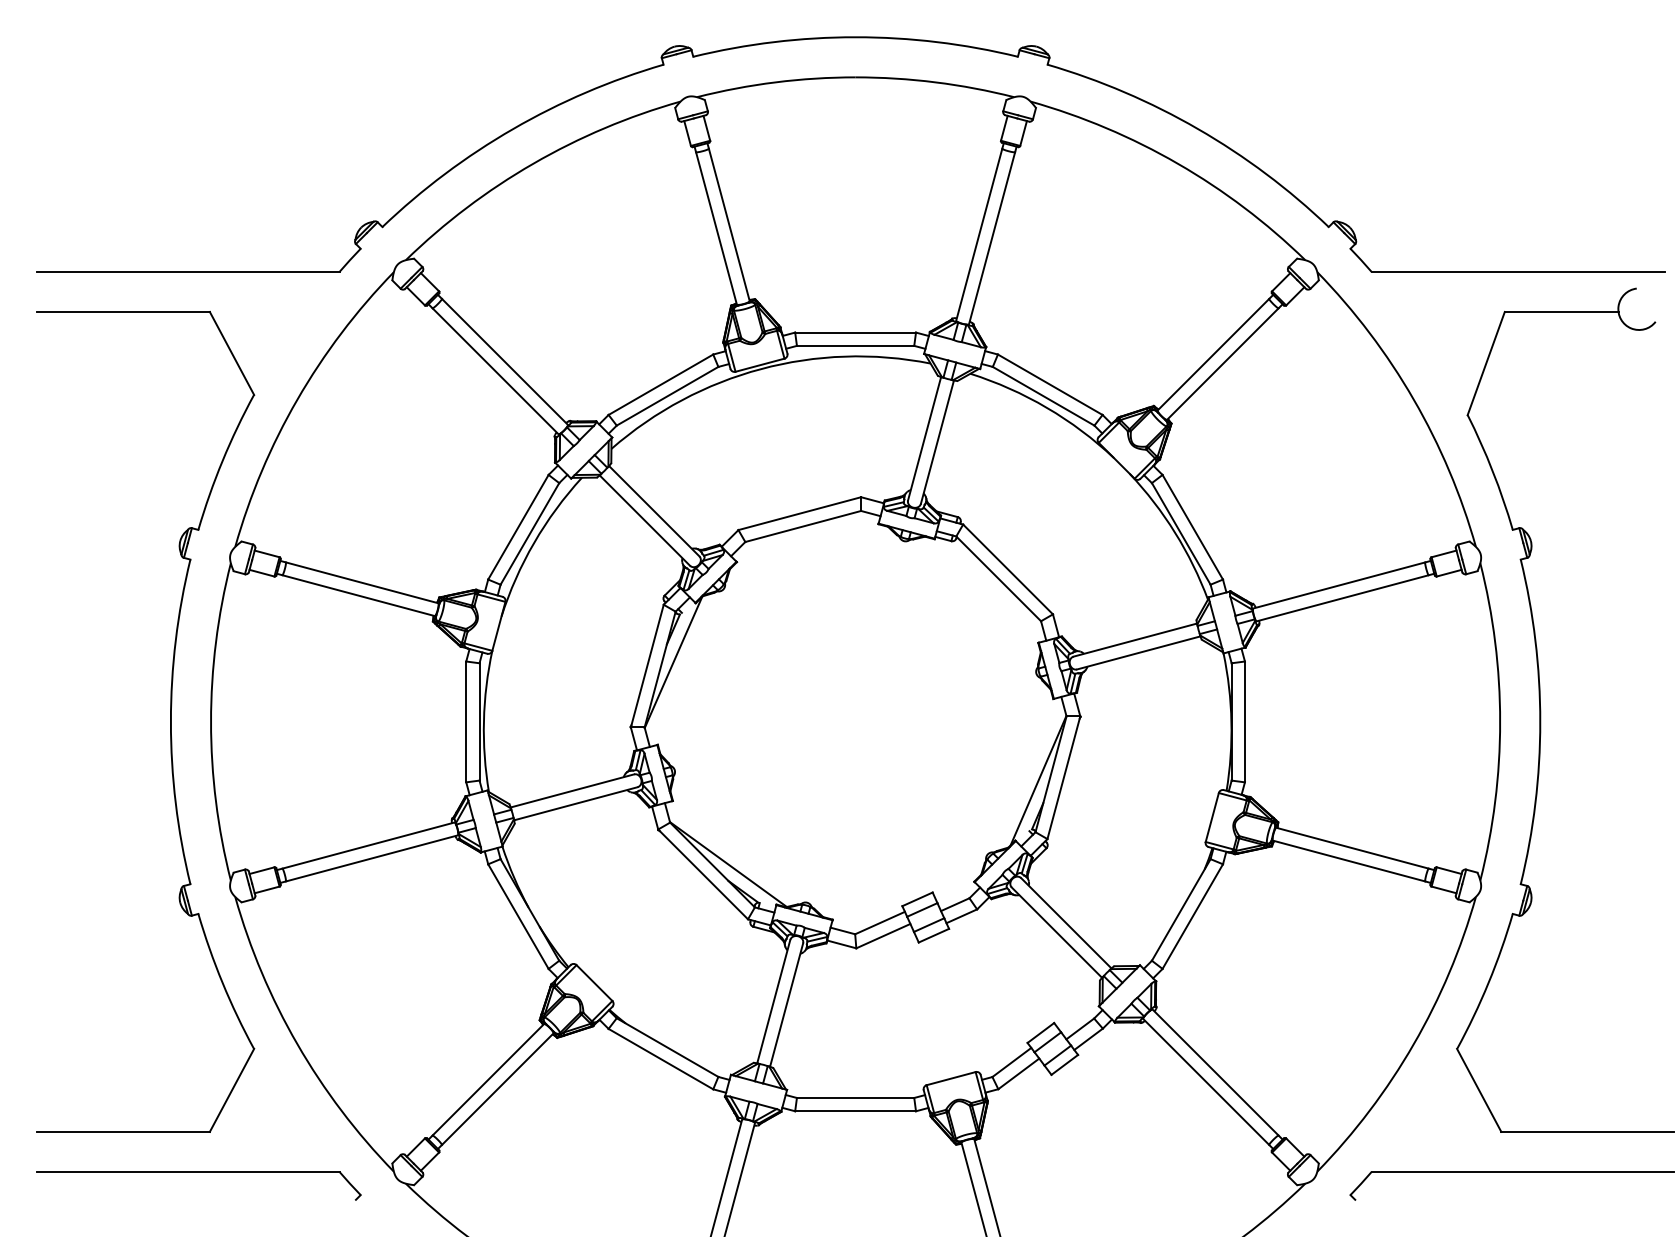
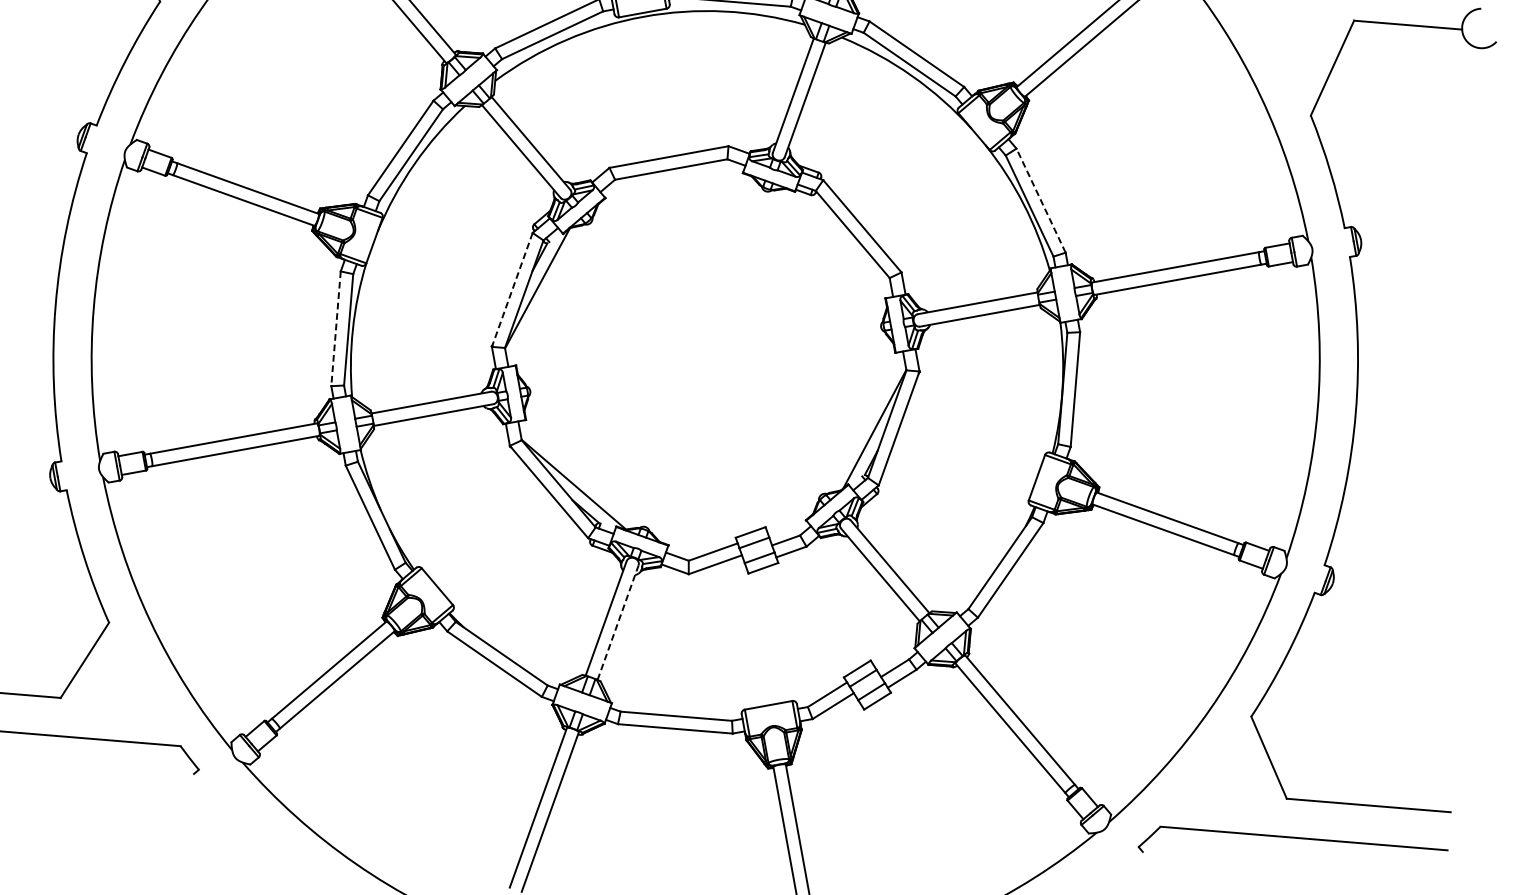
line: (1192, 526) -> (1040, 199), solid -> dashed
line: (647, 666) -> (512, 290), solid -> dashed
line: (466, 722) -> (336, 329), solid -> dashed
line: (786, 1005) -> (617, 623), solid -> dashed

